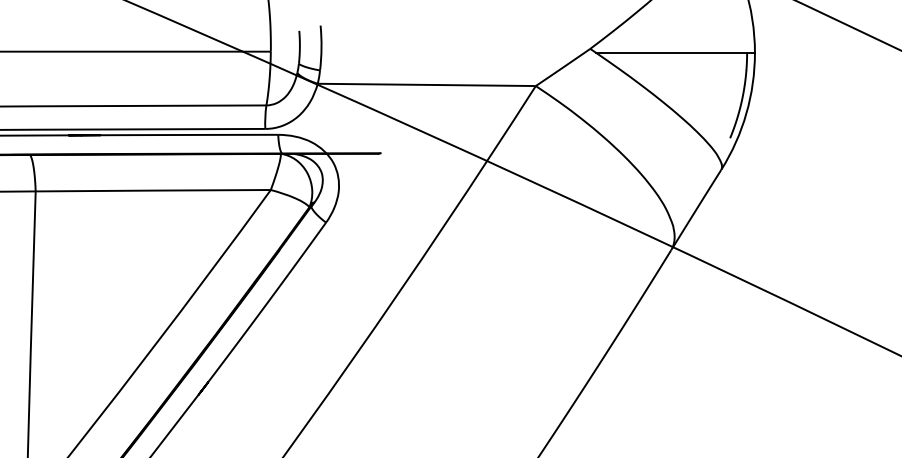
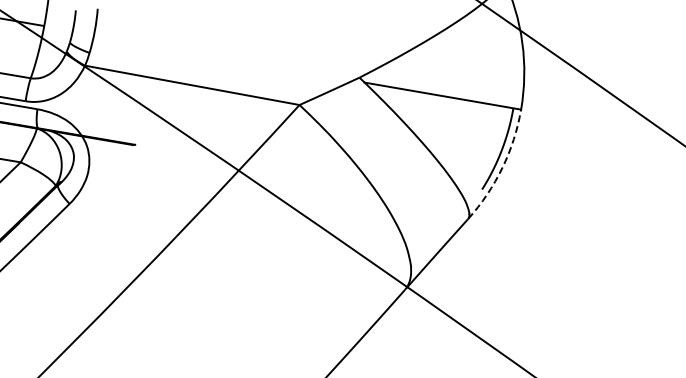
arc: (746, 113) -> (502, 167), solid -> dashed

